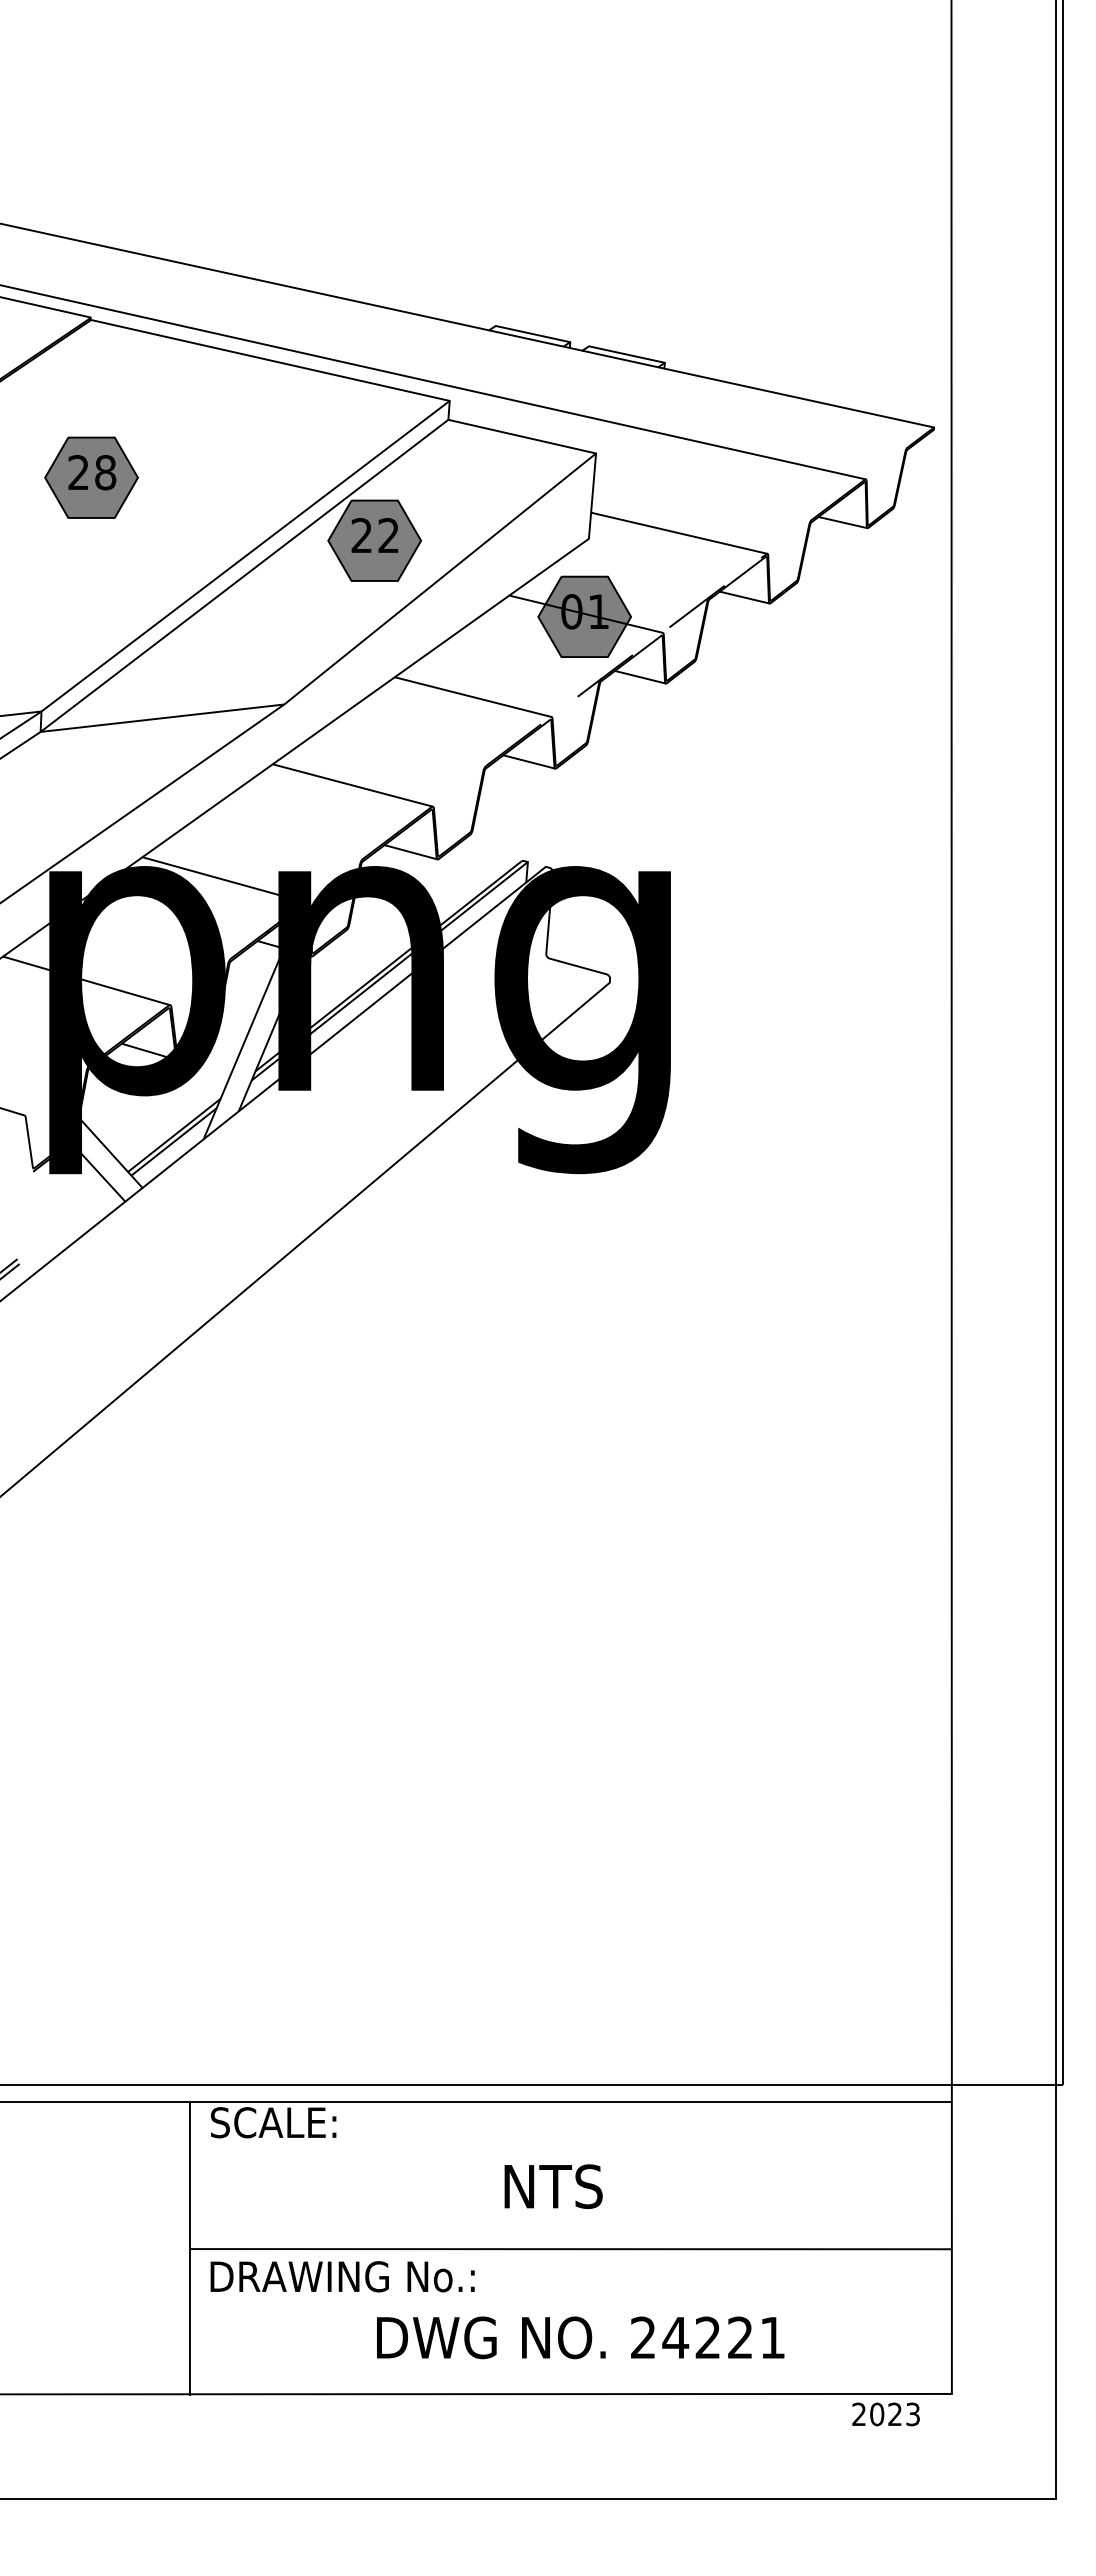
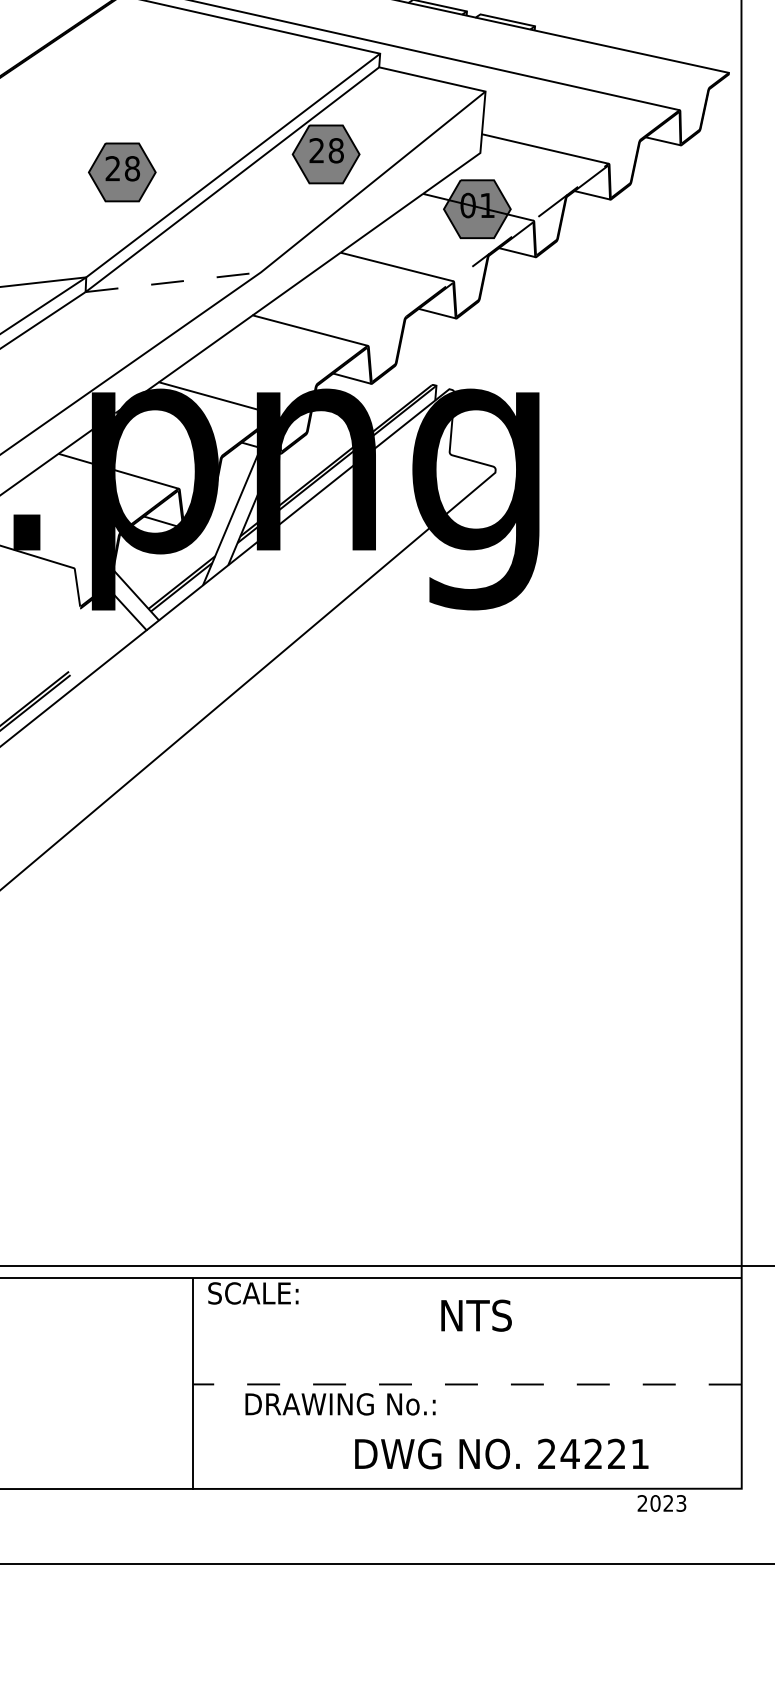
part: (91, 477) -> (122, 172), moved
text: (388, 535) -> (336, 150), 22 -> 28
line: (162, 718) -> (173, 282), solid -> dashed
text: (553, 2186) -> (476, 1315), moved
line: (571, 2249) -> (467, 1384), solid -> dashed
text: (342, 2276) -> (340, 1404), moved
text: (580, 2337) -> (501, 1453), moved
text: (885, 2414) -> (661, 1503), moved

